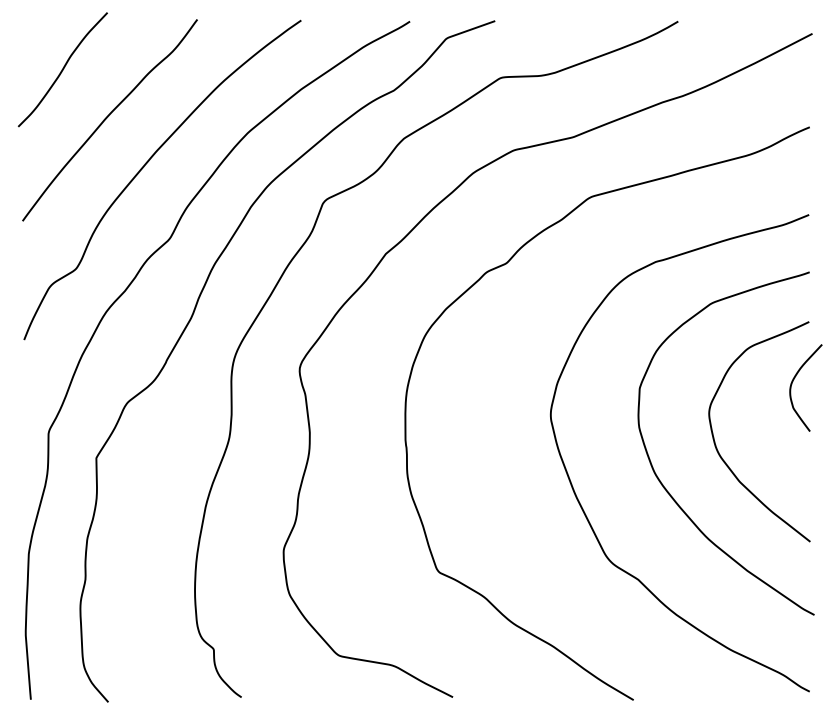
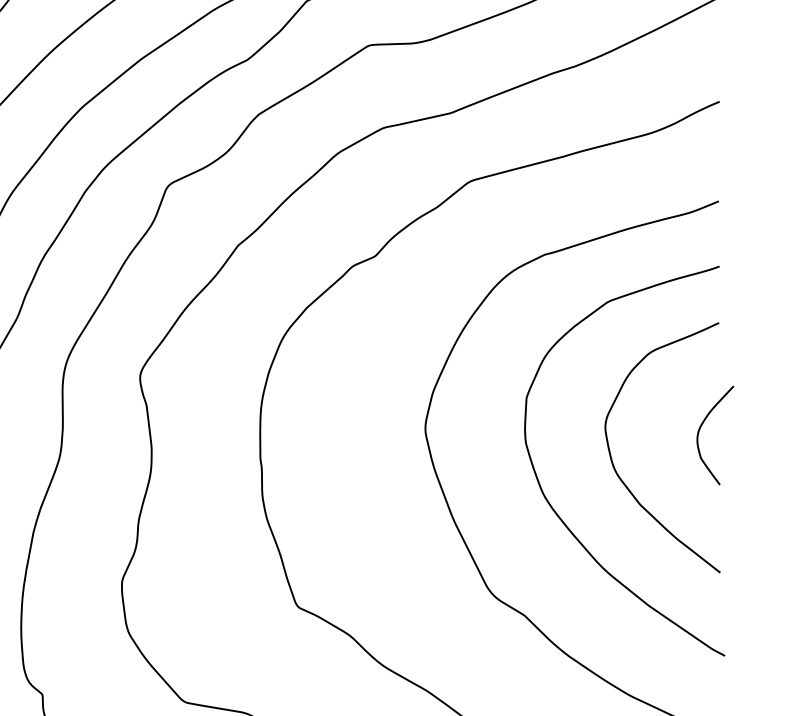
curve: (792, 384) -> (700, 431), moved

